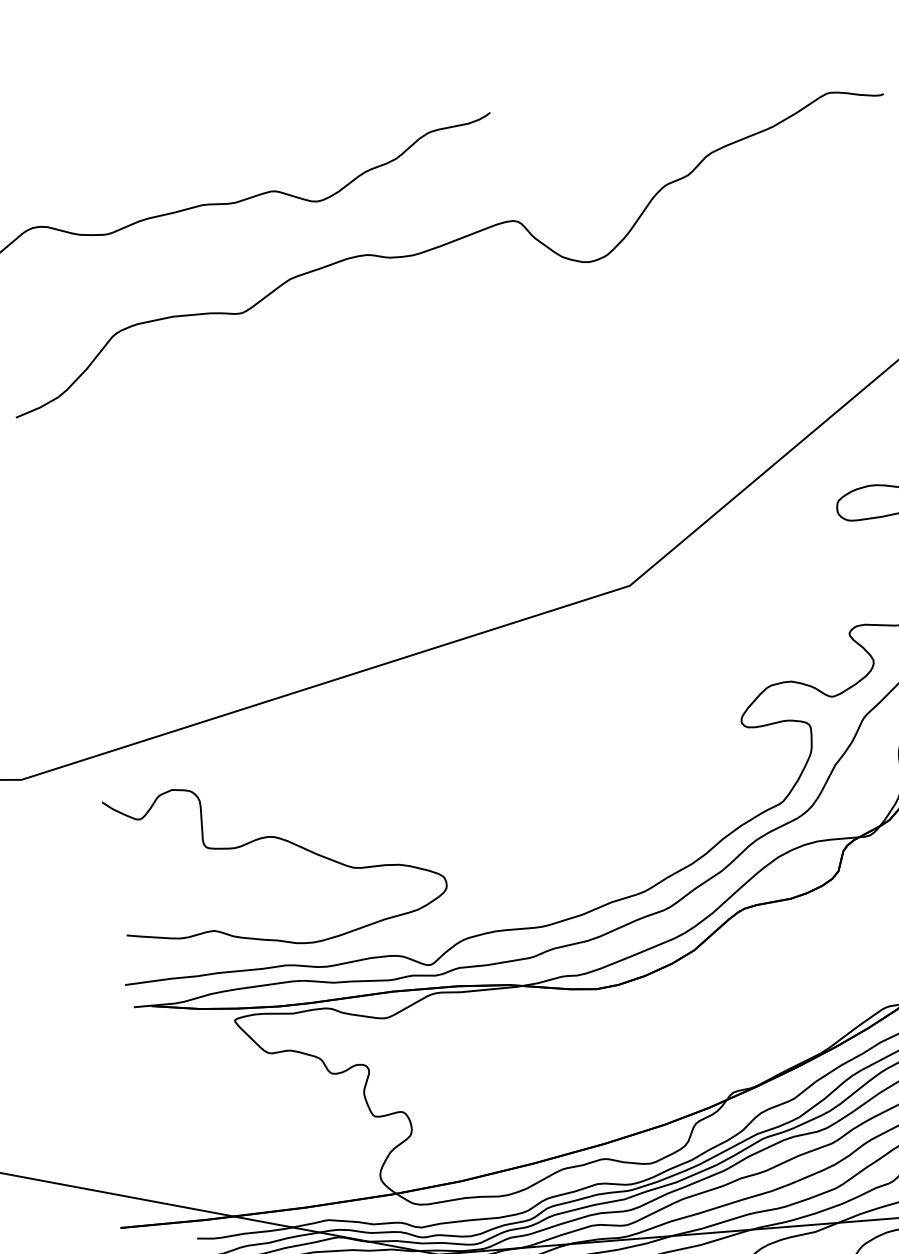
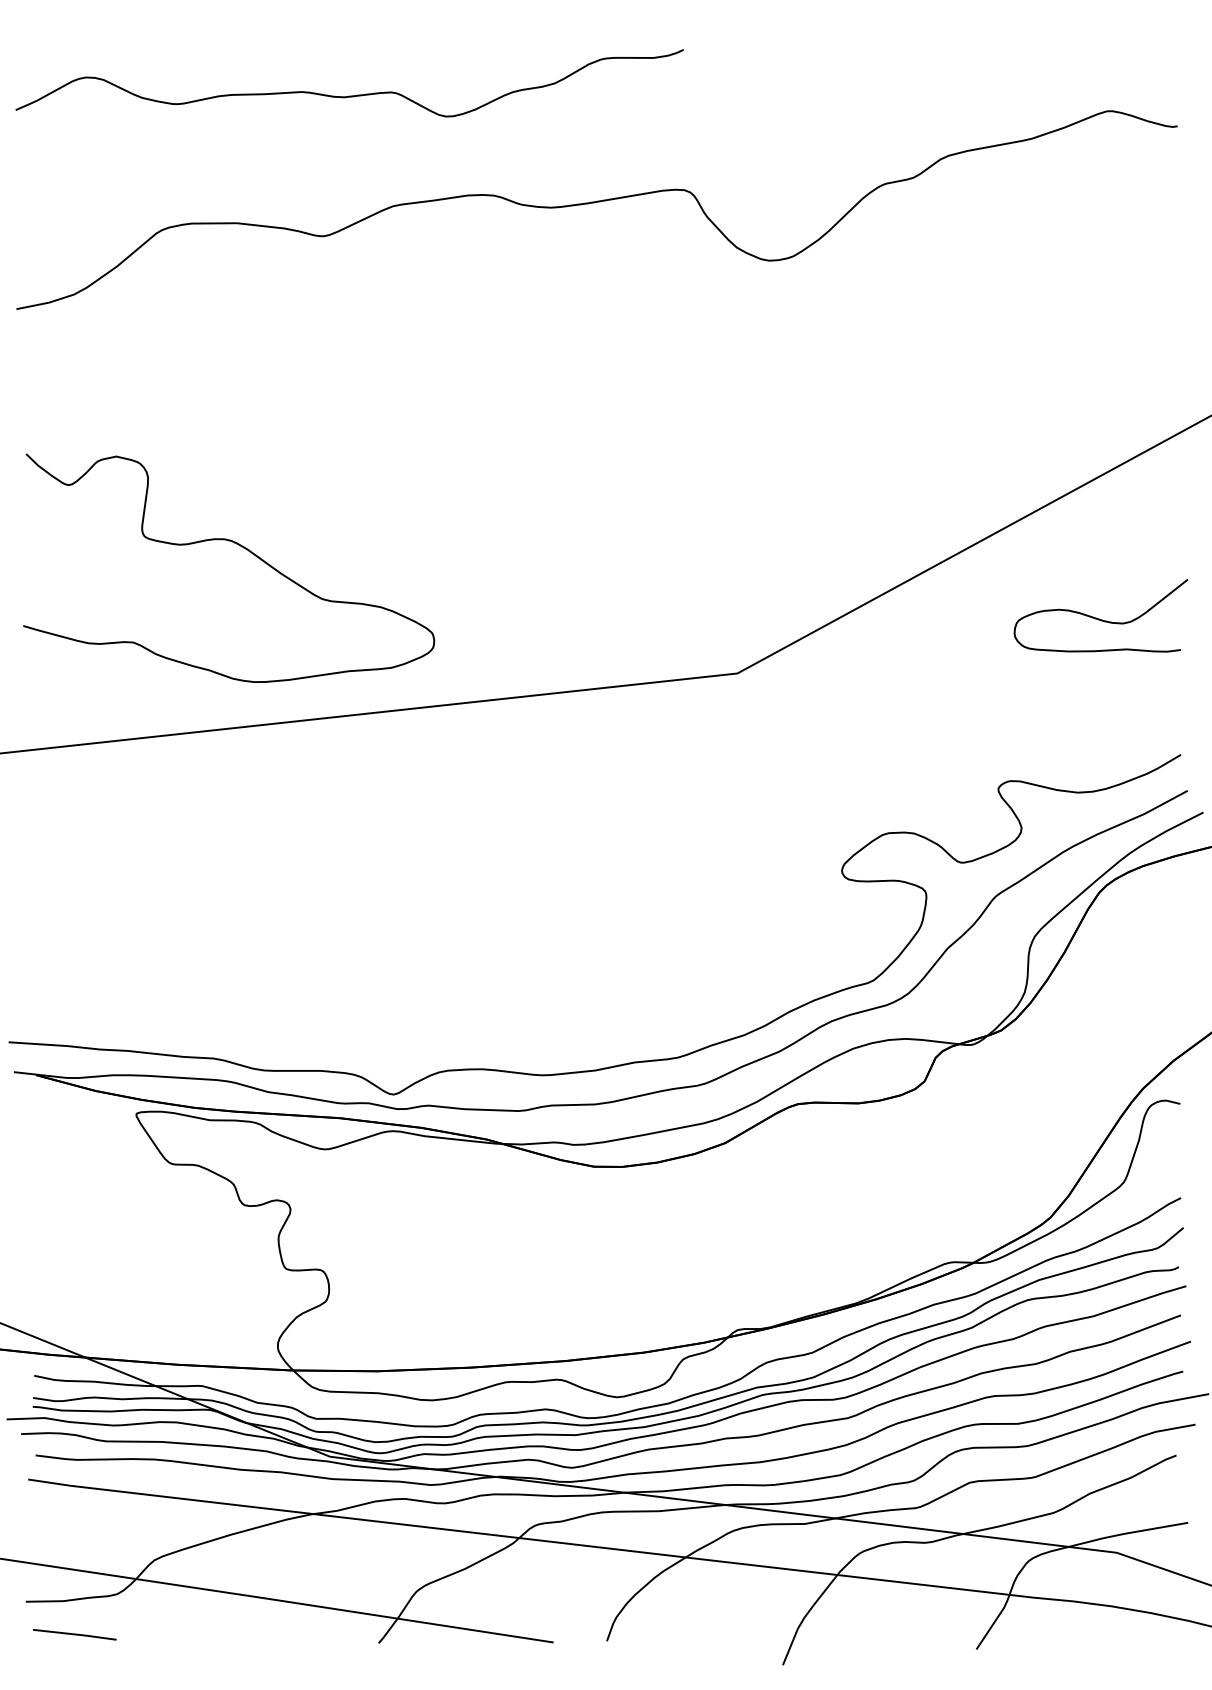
curve: (282, 840) -> (241, 547), moved

